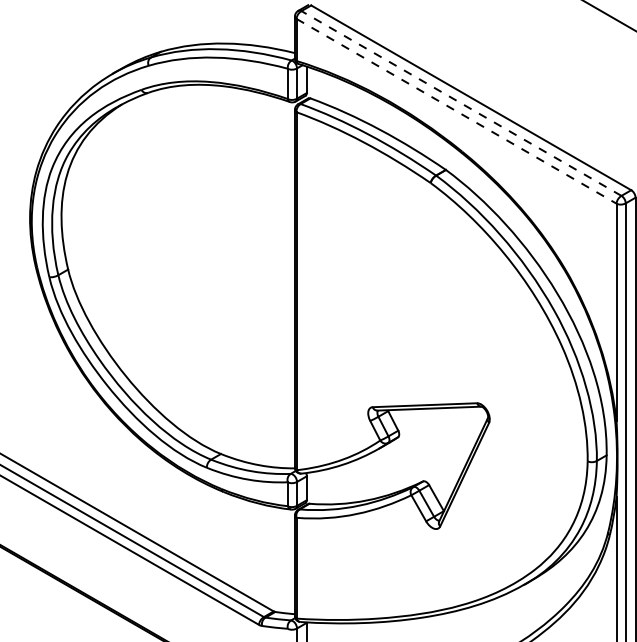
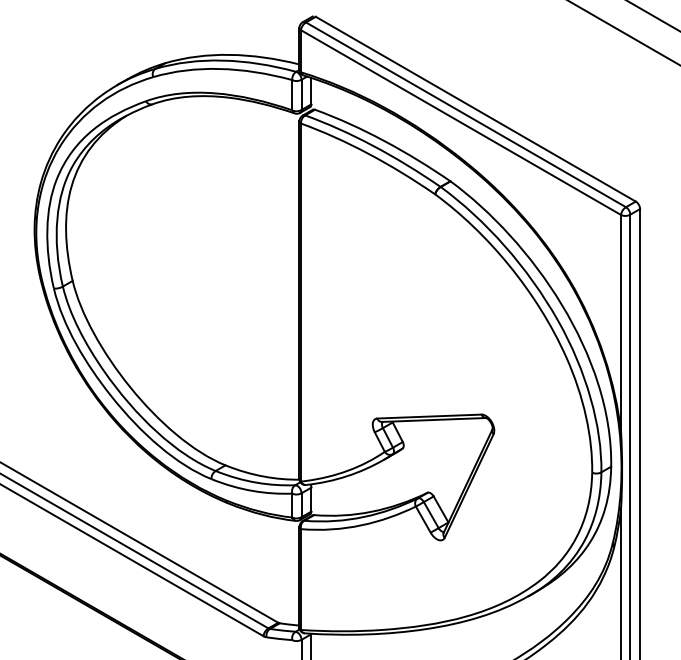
line: (461, 103) -> (466, 114), dashed -> solid
line: (456, 111) -> (461, 122), dashed -> solid

